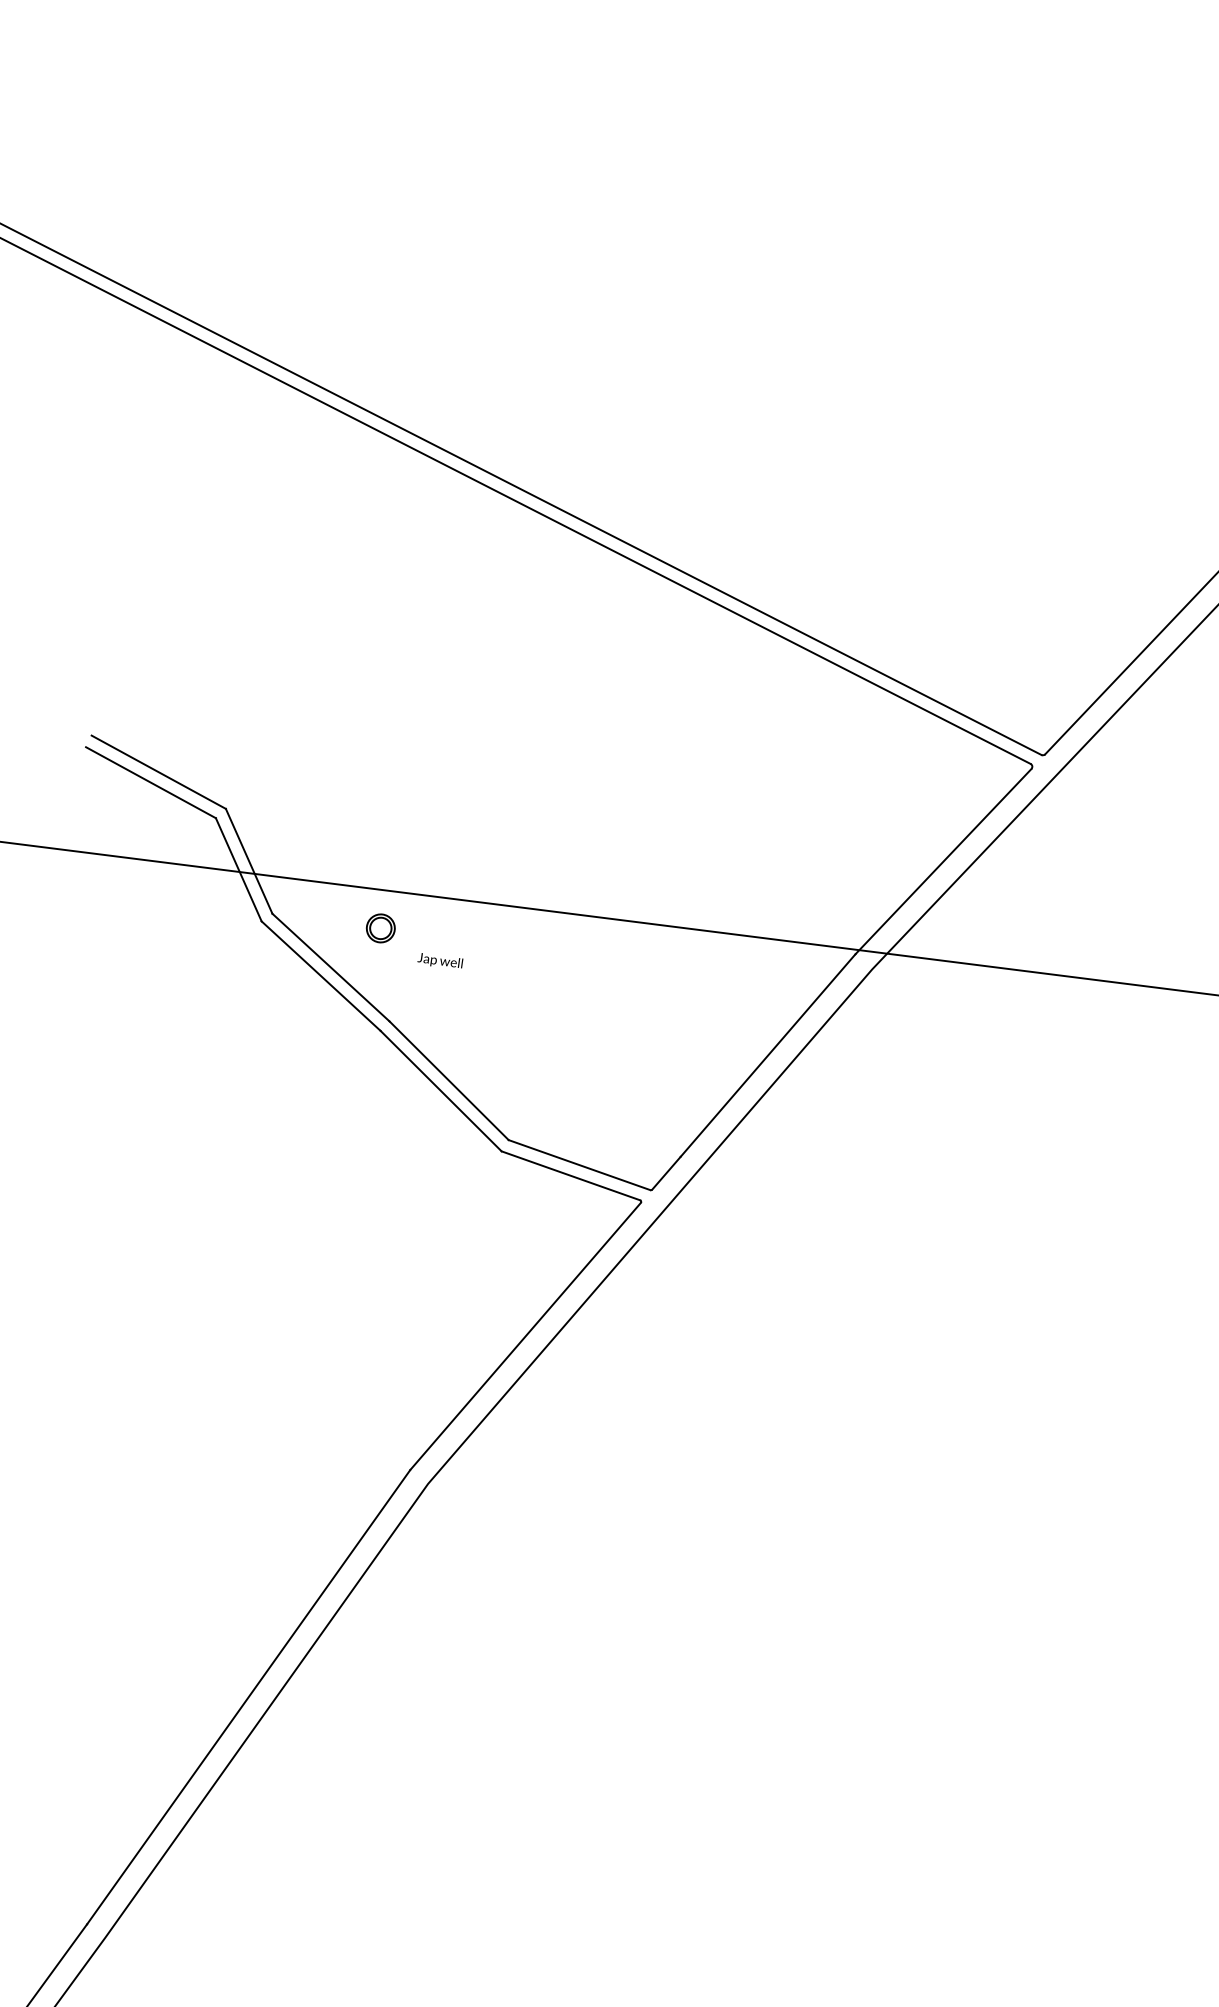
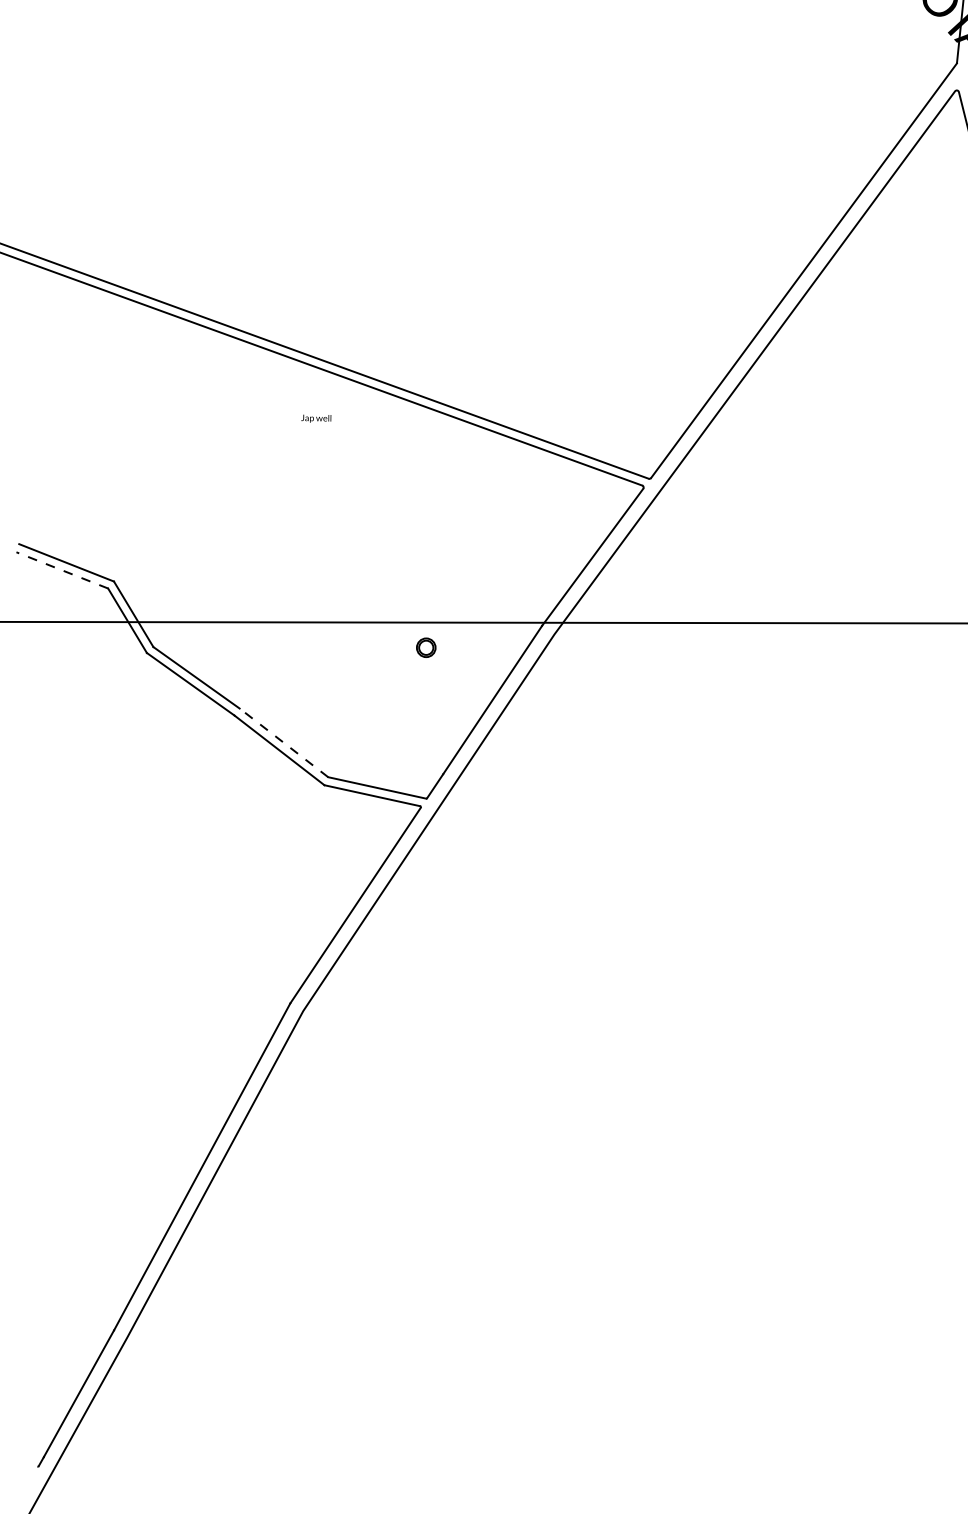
line: (149, 782) -> (61, 570), solid -> dashed
part: (381, 928) -> (426, 647), moved
text: (440, 961) -> (316, 418), moved
line: (448, 1080) -> (283, 742), solid -> dashed

